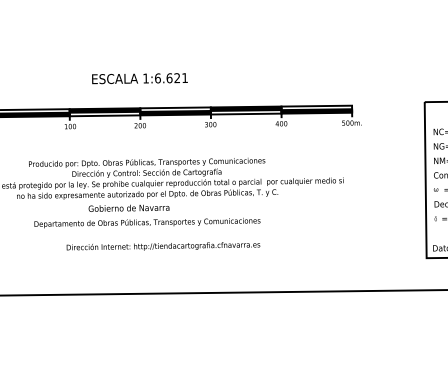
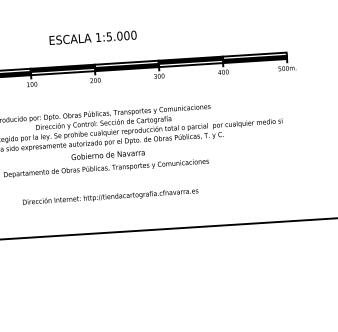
text: (171, 78) -> (121, 36), 1:6.621 -> 1:5.000
text: (128, 207) -> (107, 154), moved
text: (163, 246) -> (110, 196), moved

